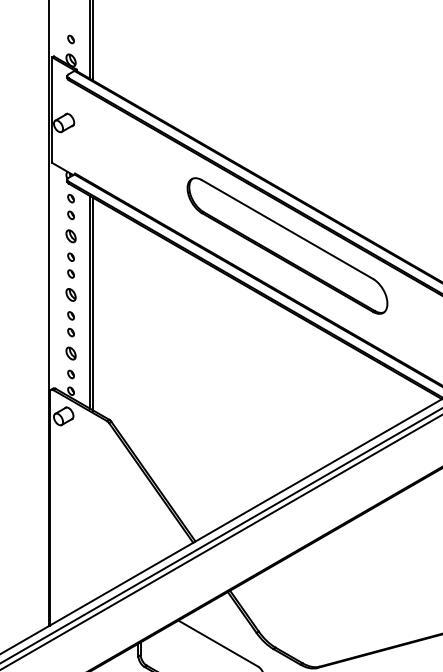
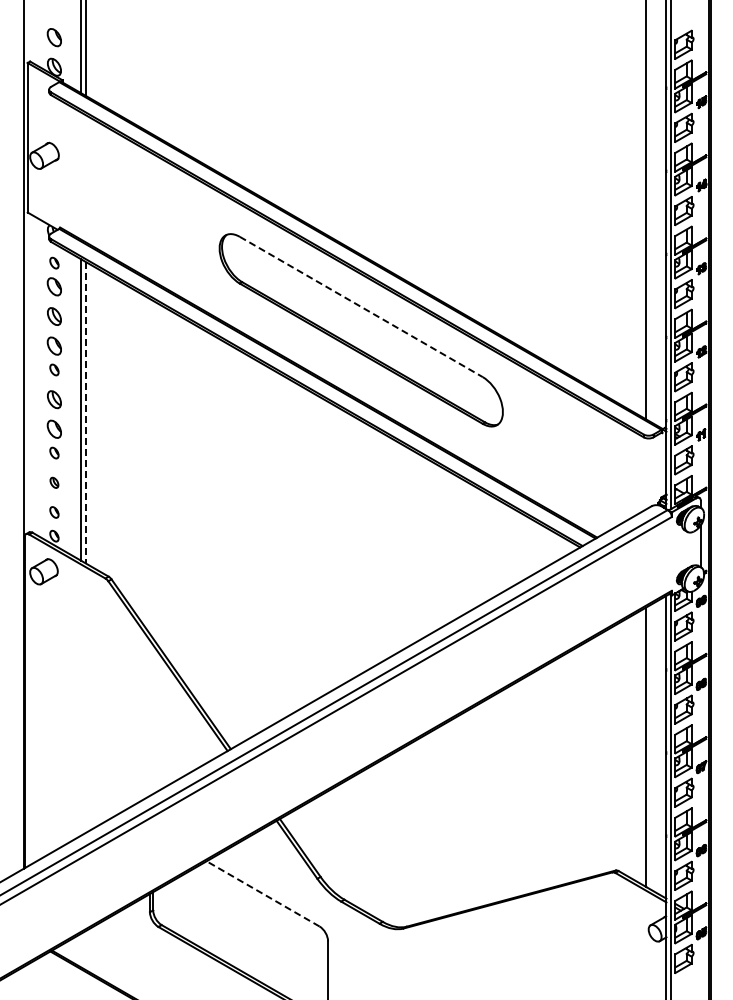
part: (71, 39) -> (54, 37), size x1.6
part: (71, 215) -> (54, 286), size x1.6
line: (287, 229) -> (361, 307), solid -> dashed
part: (71, 257) -> (54, 346), size x1.6
line: (93, 303) -> (86, 412), solid -> dashed
part: (71, 315) -> (54, 429), size x1.6
part: (71, 353) -> (54, 482), size x0.6
line: (217, 643) -> (262, 893), solid -> dashed

